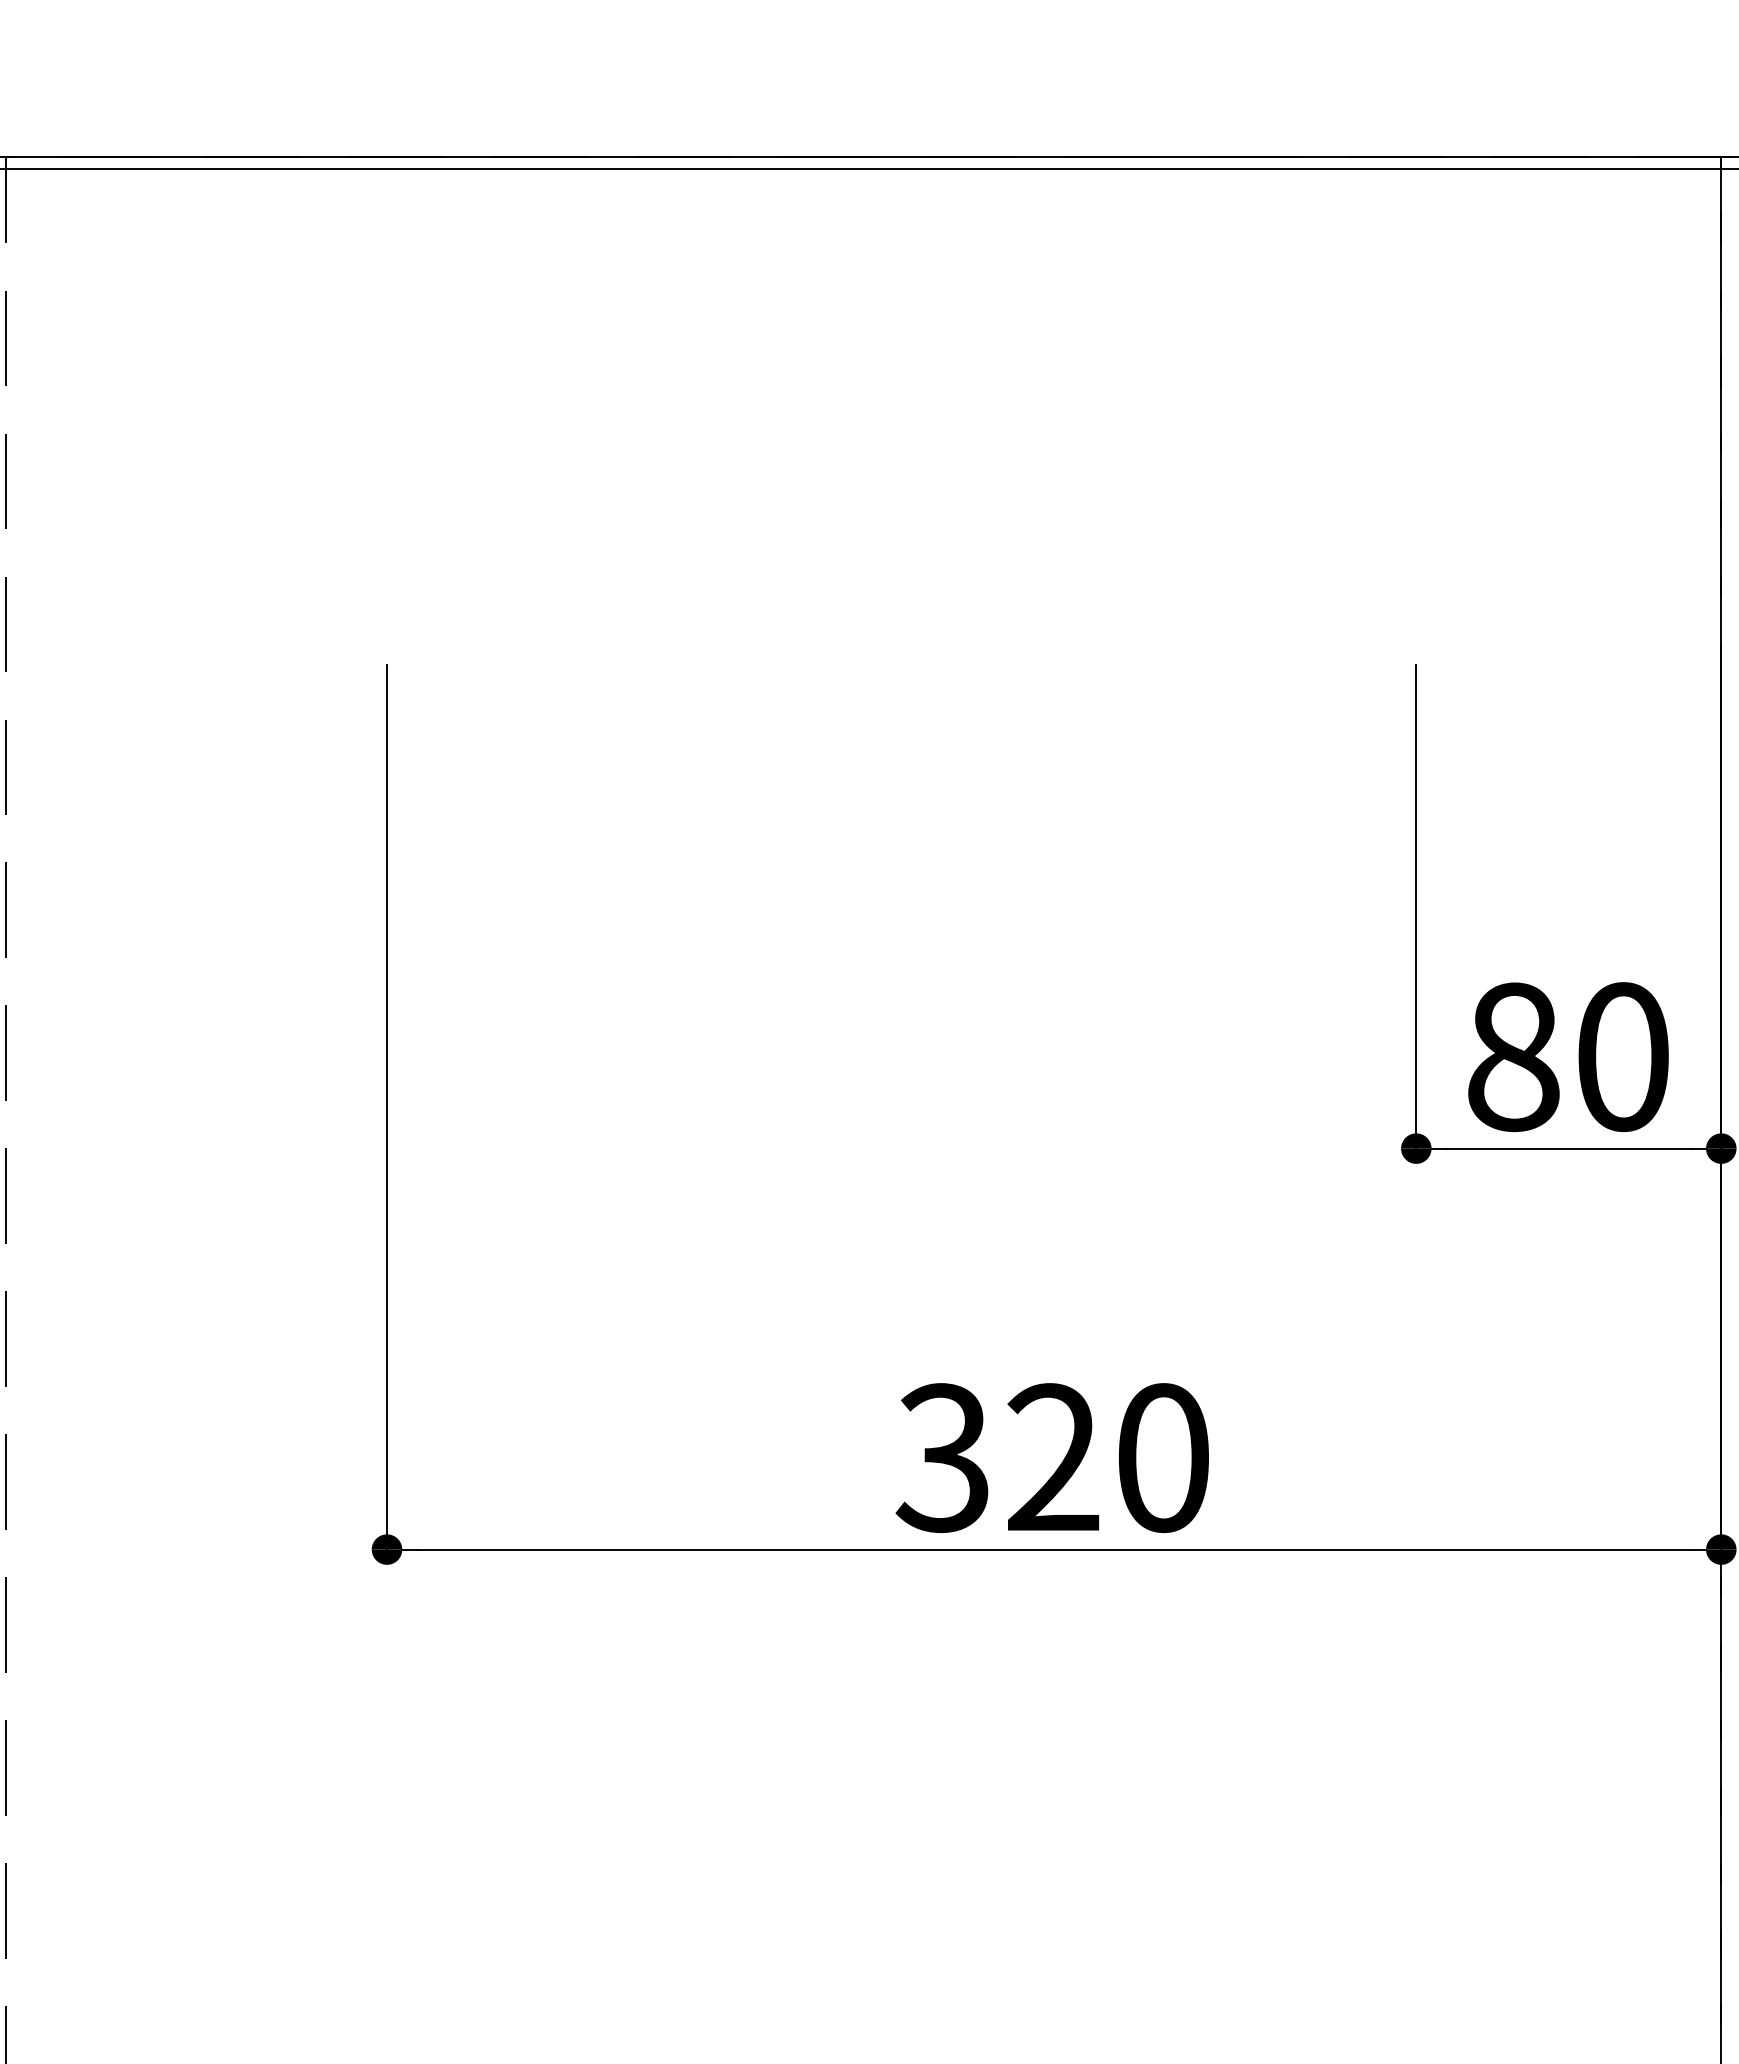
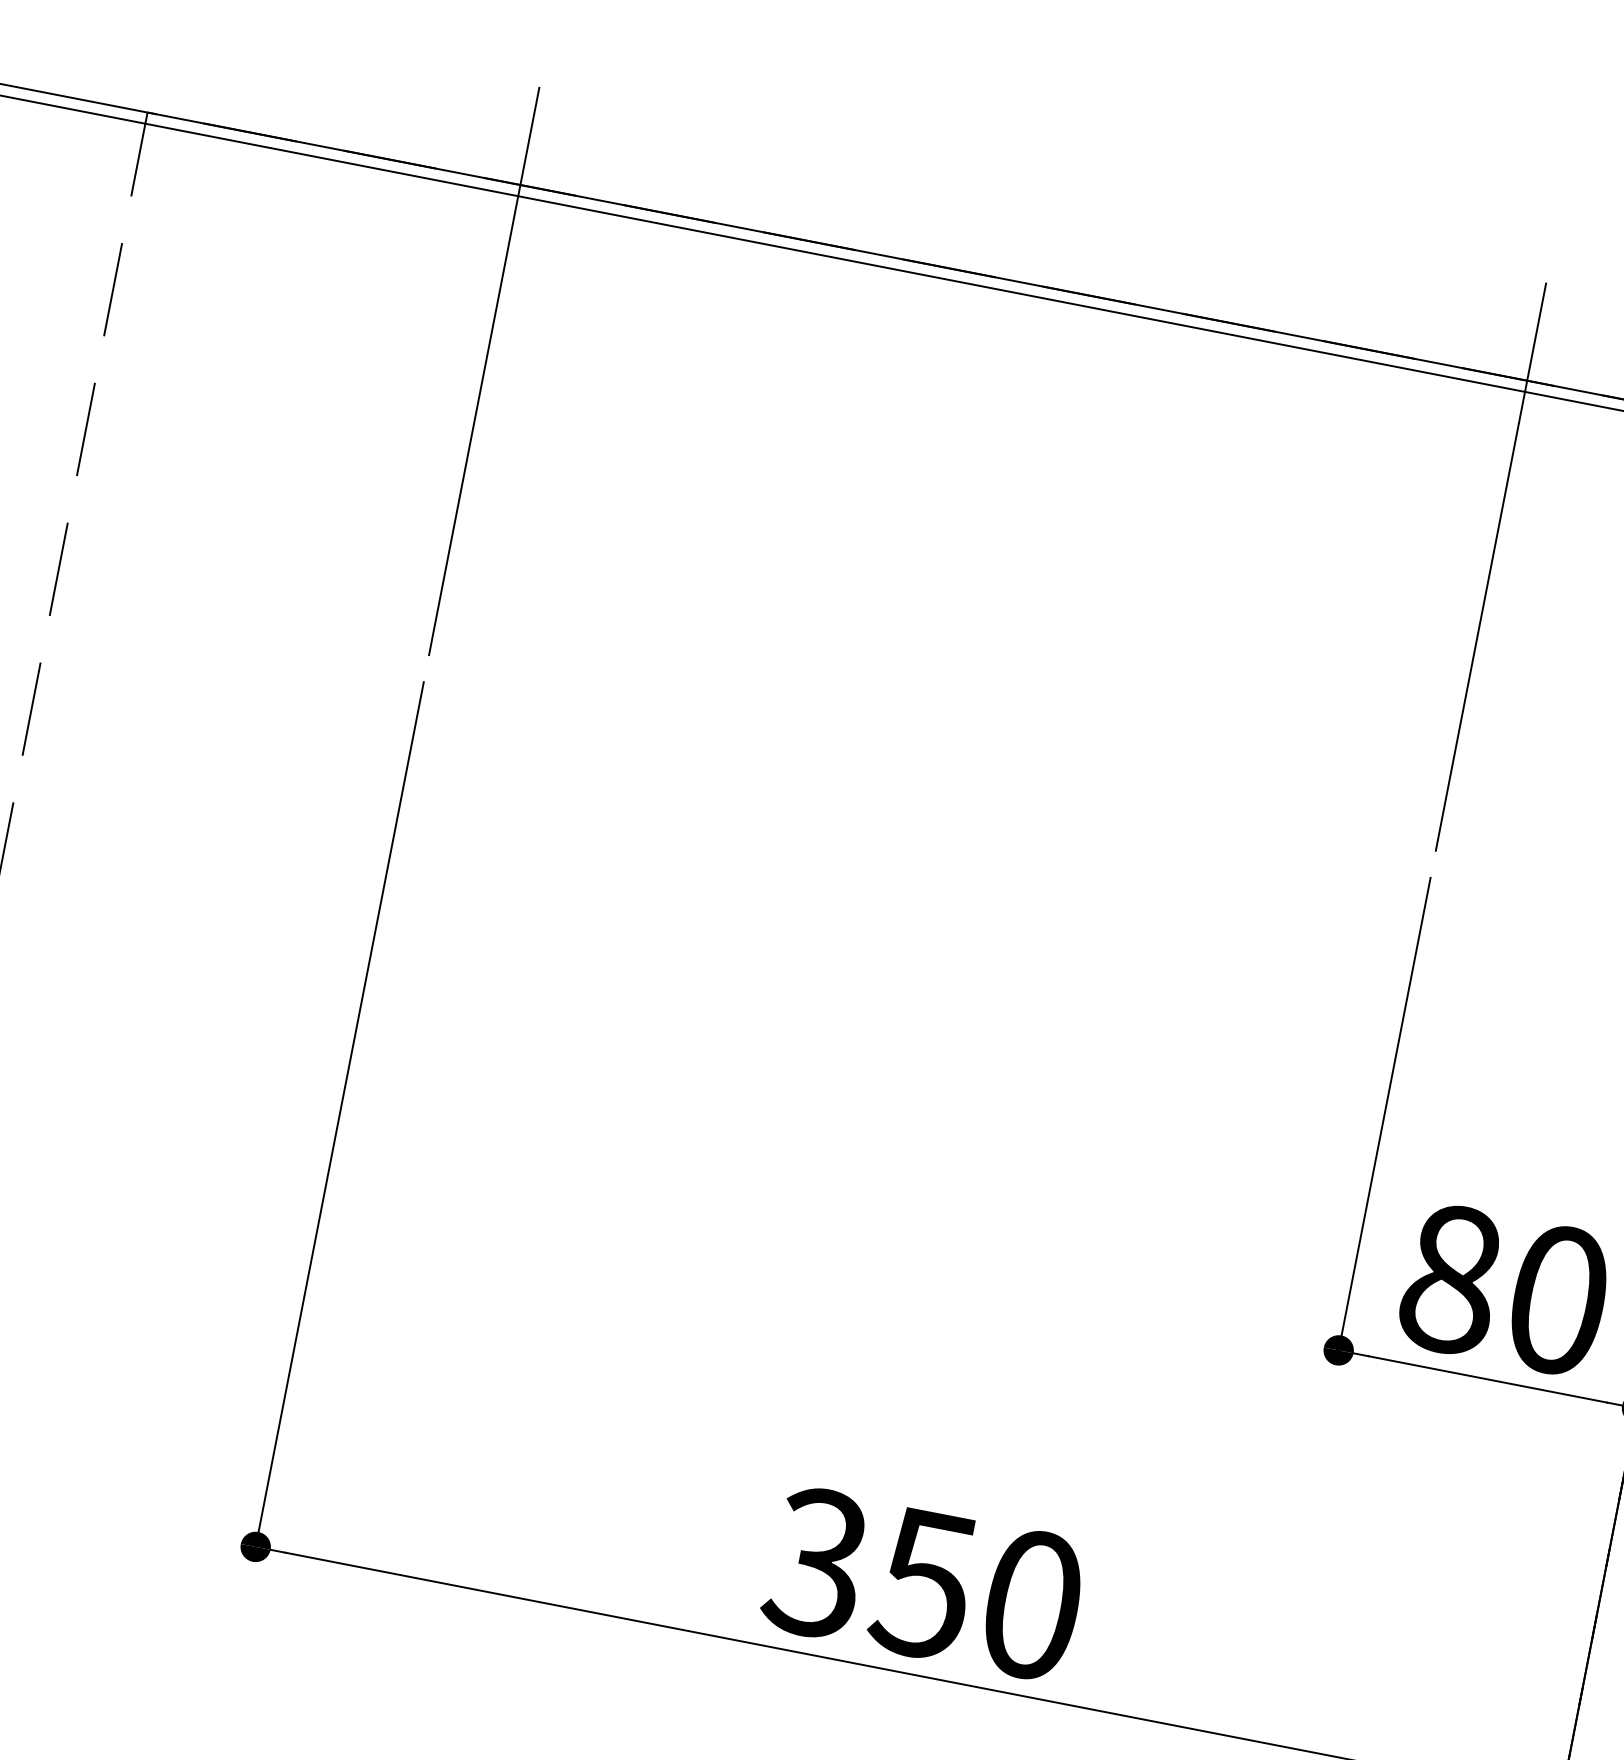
line: (387, 347) -> (484, 371), added
line: (1416, 347) -> (1491, 566), added
text: (1052, 1458) -> (923, 1584), 320 -> 350

